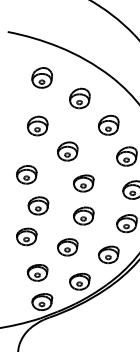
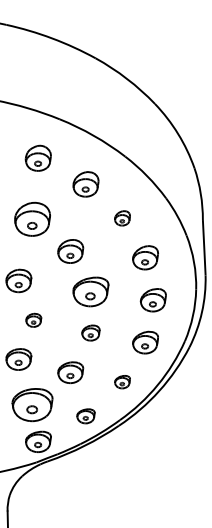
part: (37, 125) -> (32, 218), size x1.4
part: (108, 125) -> (122, 218), size x0.6
part: (83, 183) -> (90, 291), size x1.4
part: (38, 206) -> (33, 320), size x0.6
part: (83, 215) -> (90, 332), size x0.7
part: (108, 254) -> (122, 381), size x0.6
part: (37, 272) -> (32, 404), size x1.6
part: (79, 281) -> (85, 416), size x0.7

